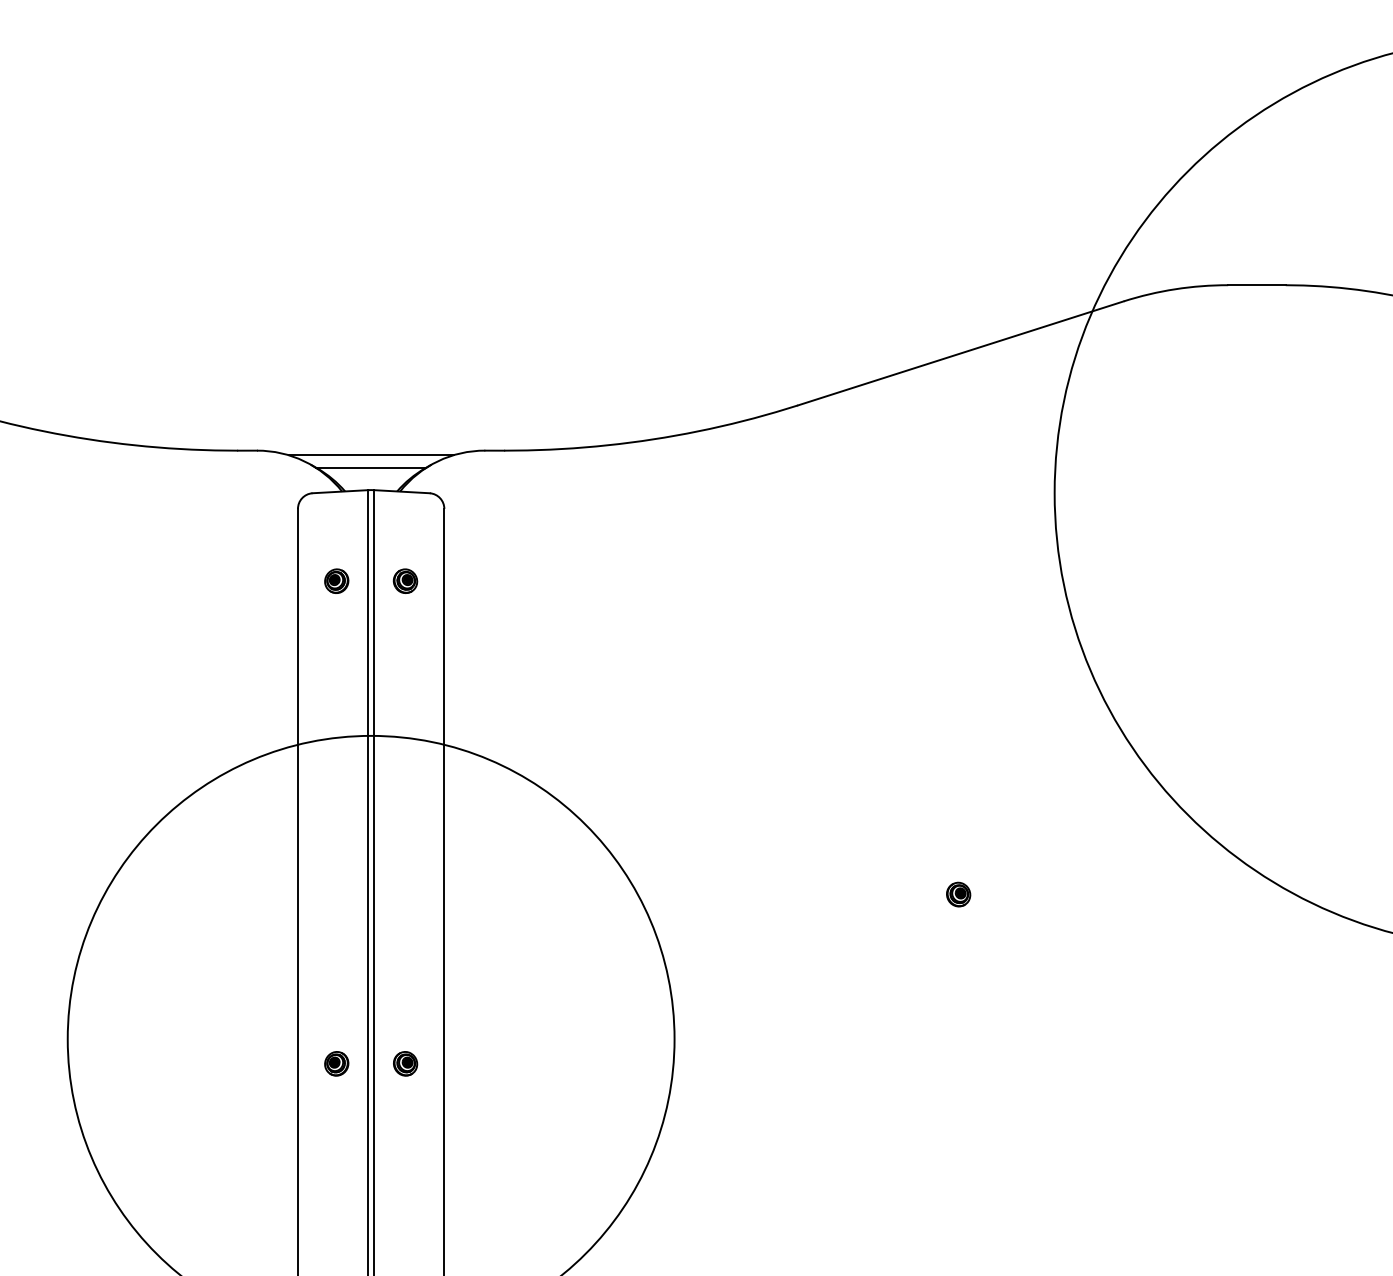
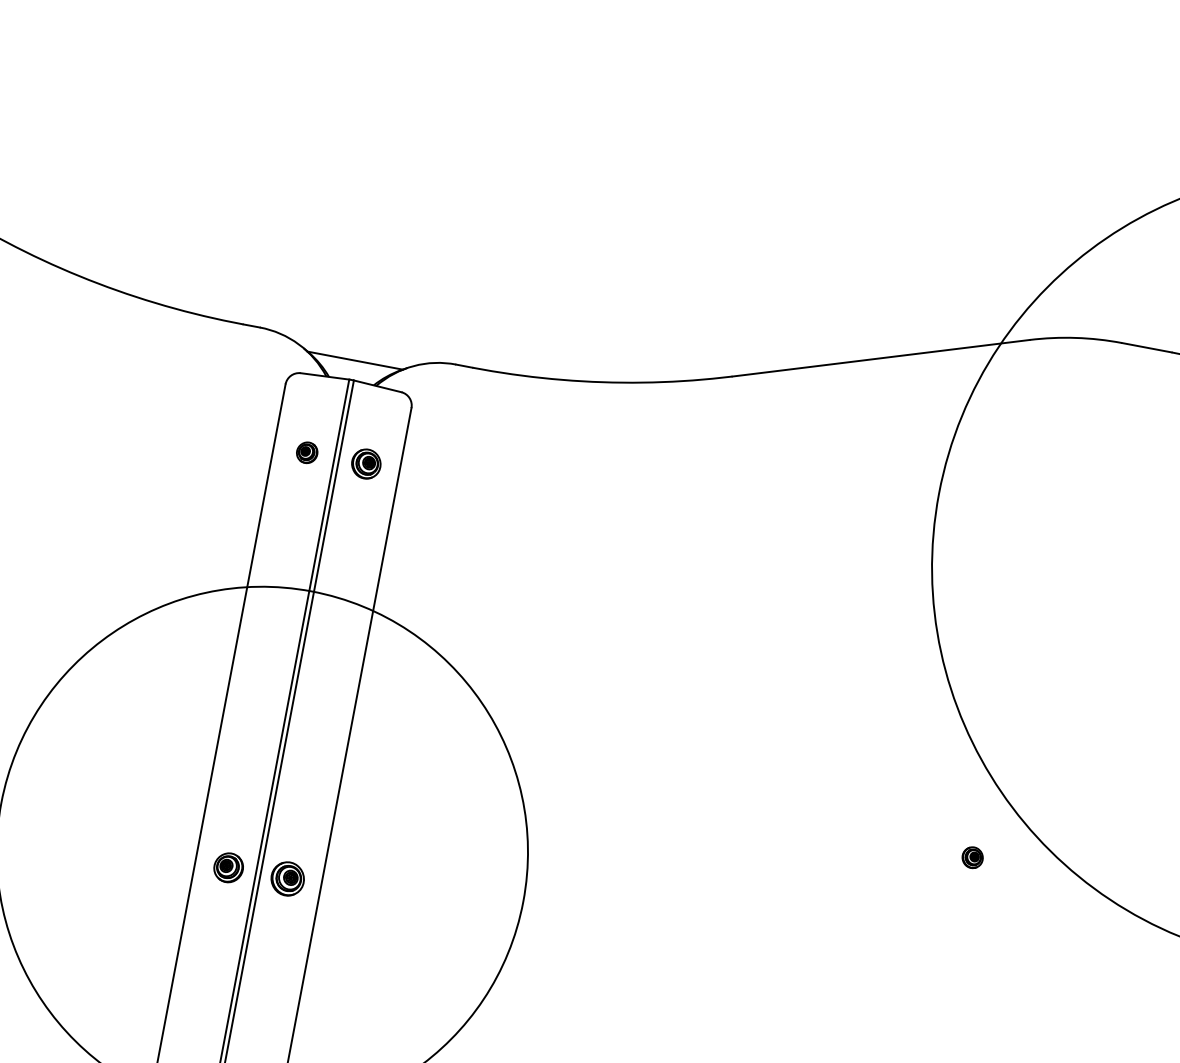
line: (370, 455) -> (356, 350), removed
part: (405, 580) -> (366, 463), size x1.4
part: (958, 894) -> (972, 857), moved
part: (336, 1063) -> (228, 867), size x1.4
part: (405, 1063) -> (287, 878), size x1.6

